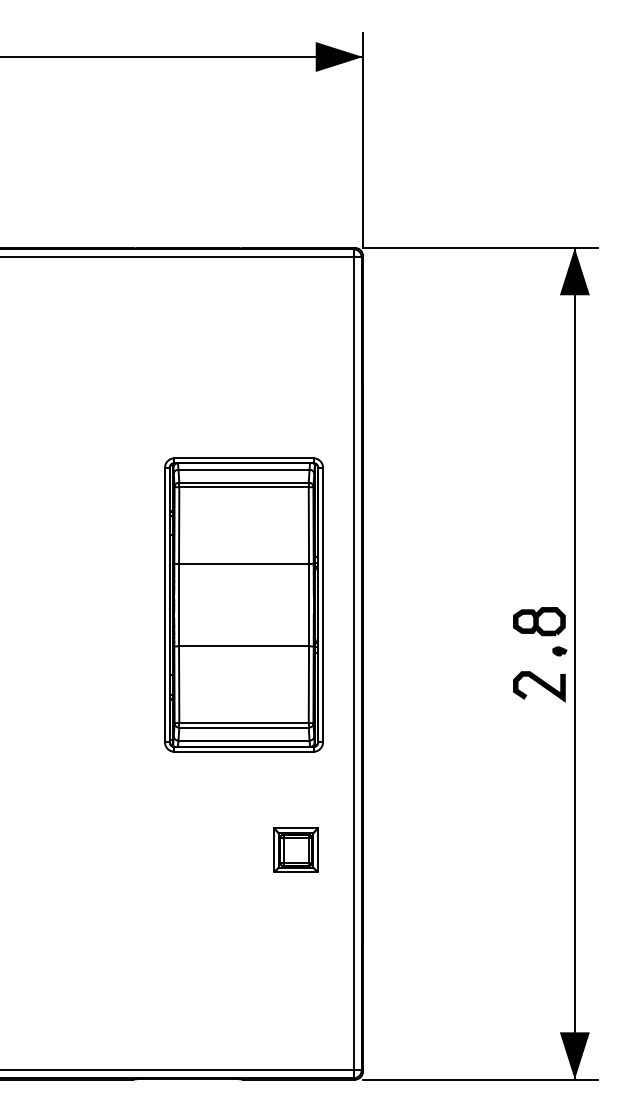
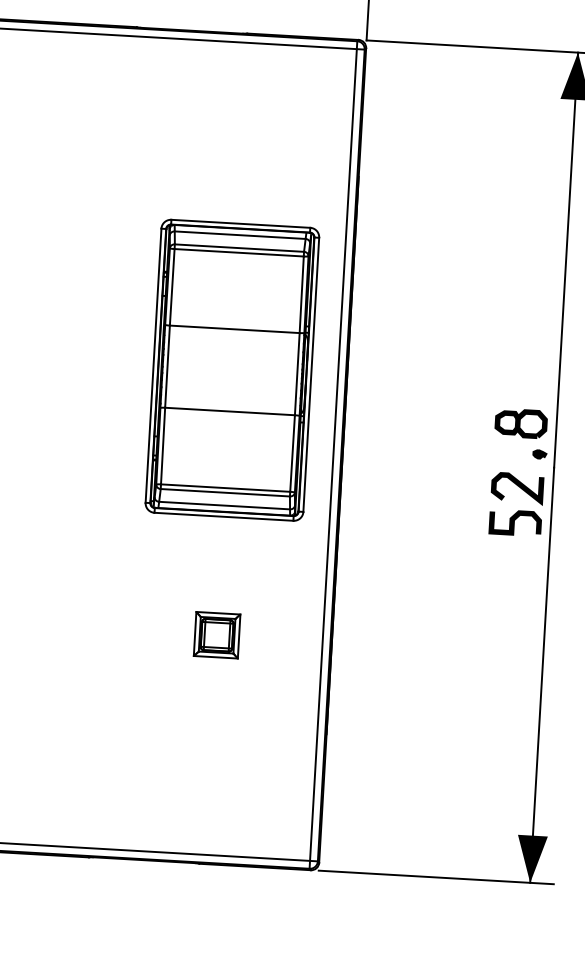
part: (243, 604) -> (231, 369), moved
curve: (538, 720) -> (514, 522), added
part: (295, 849) -> (216, 634), moved

